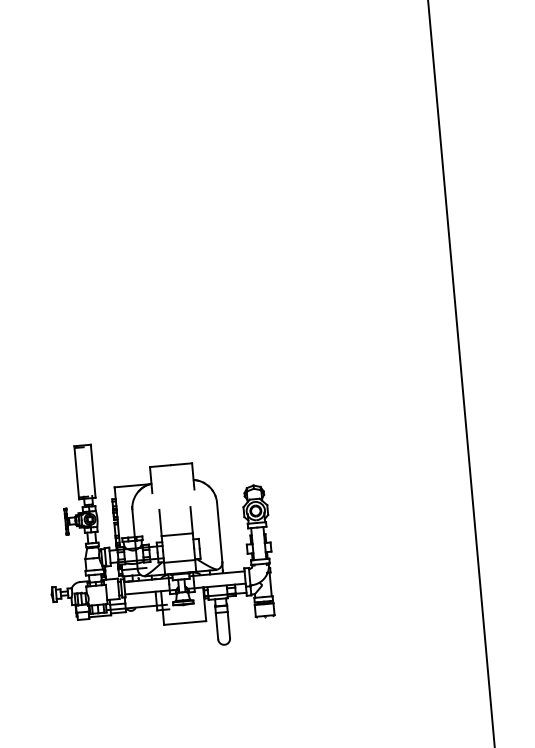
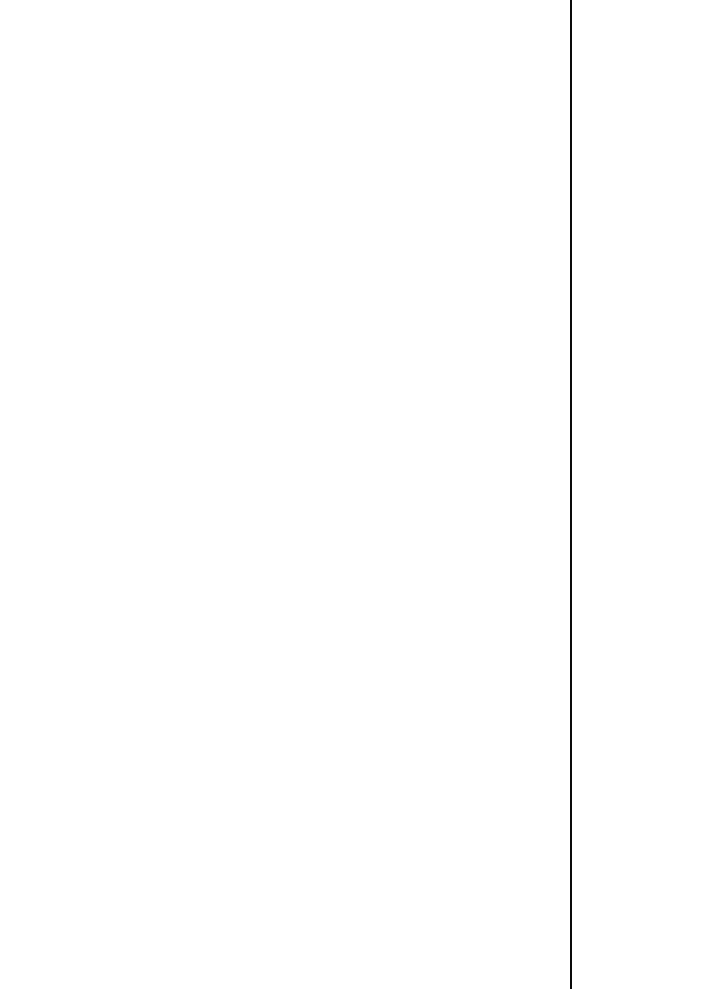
part: (158, 544) -> (187, 626), removed

